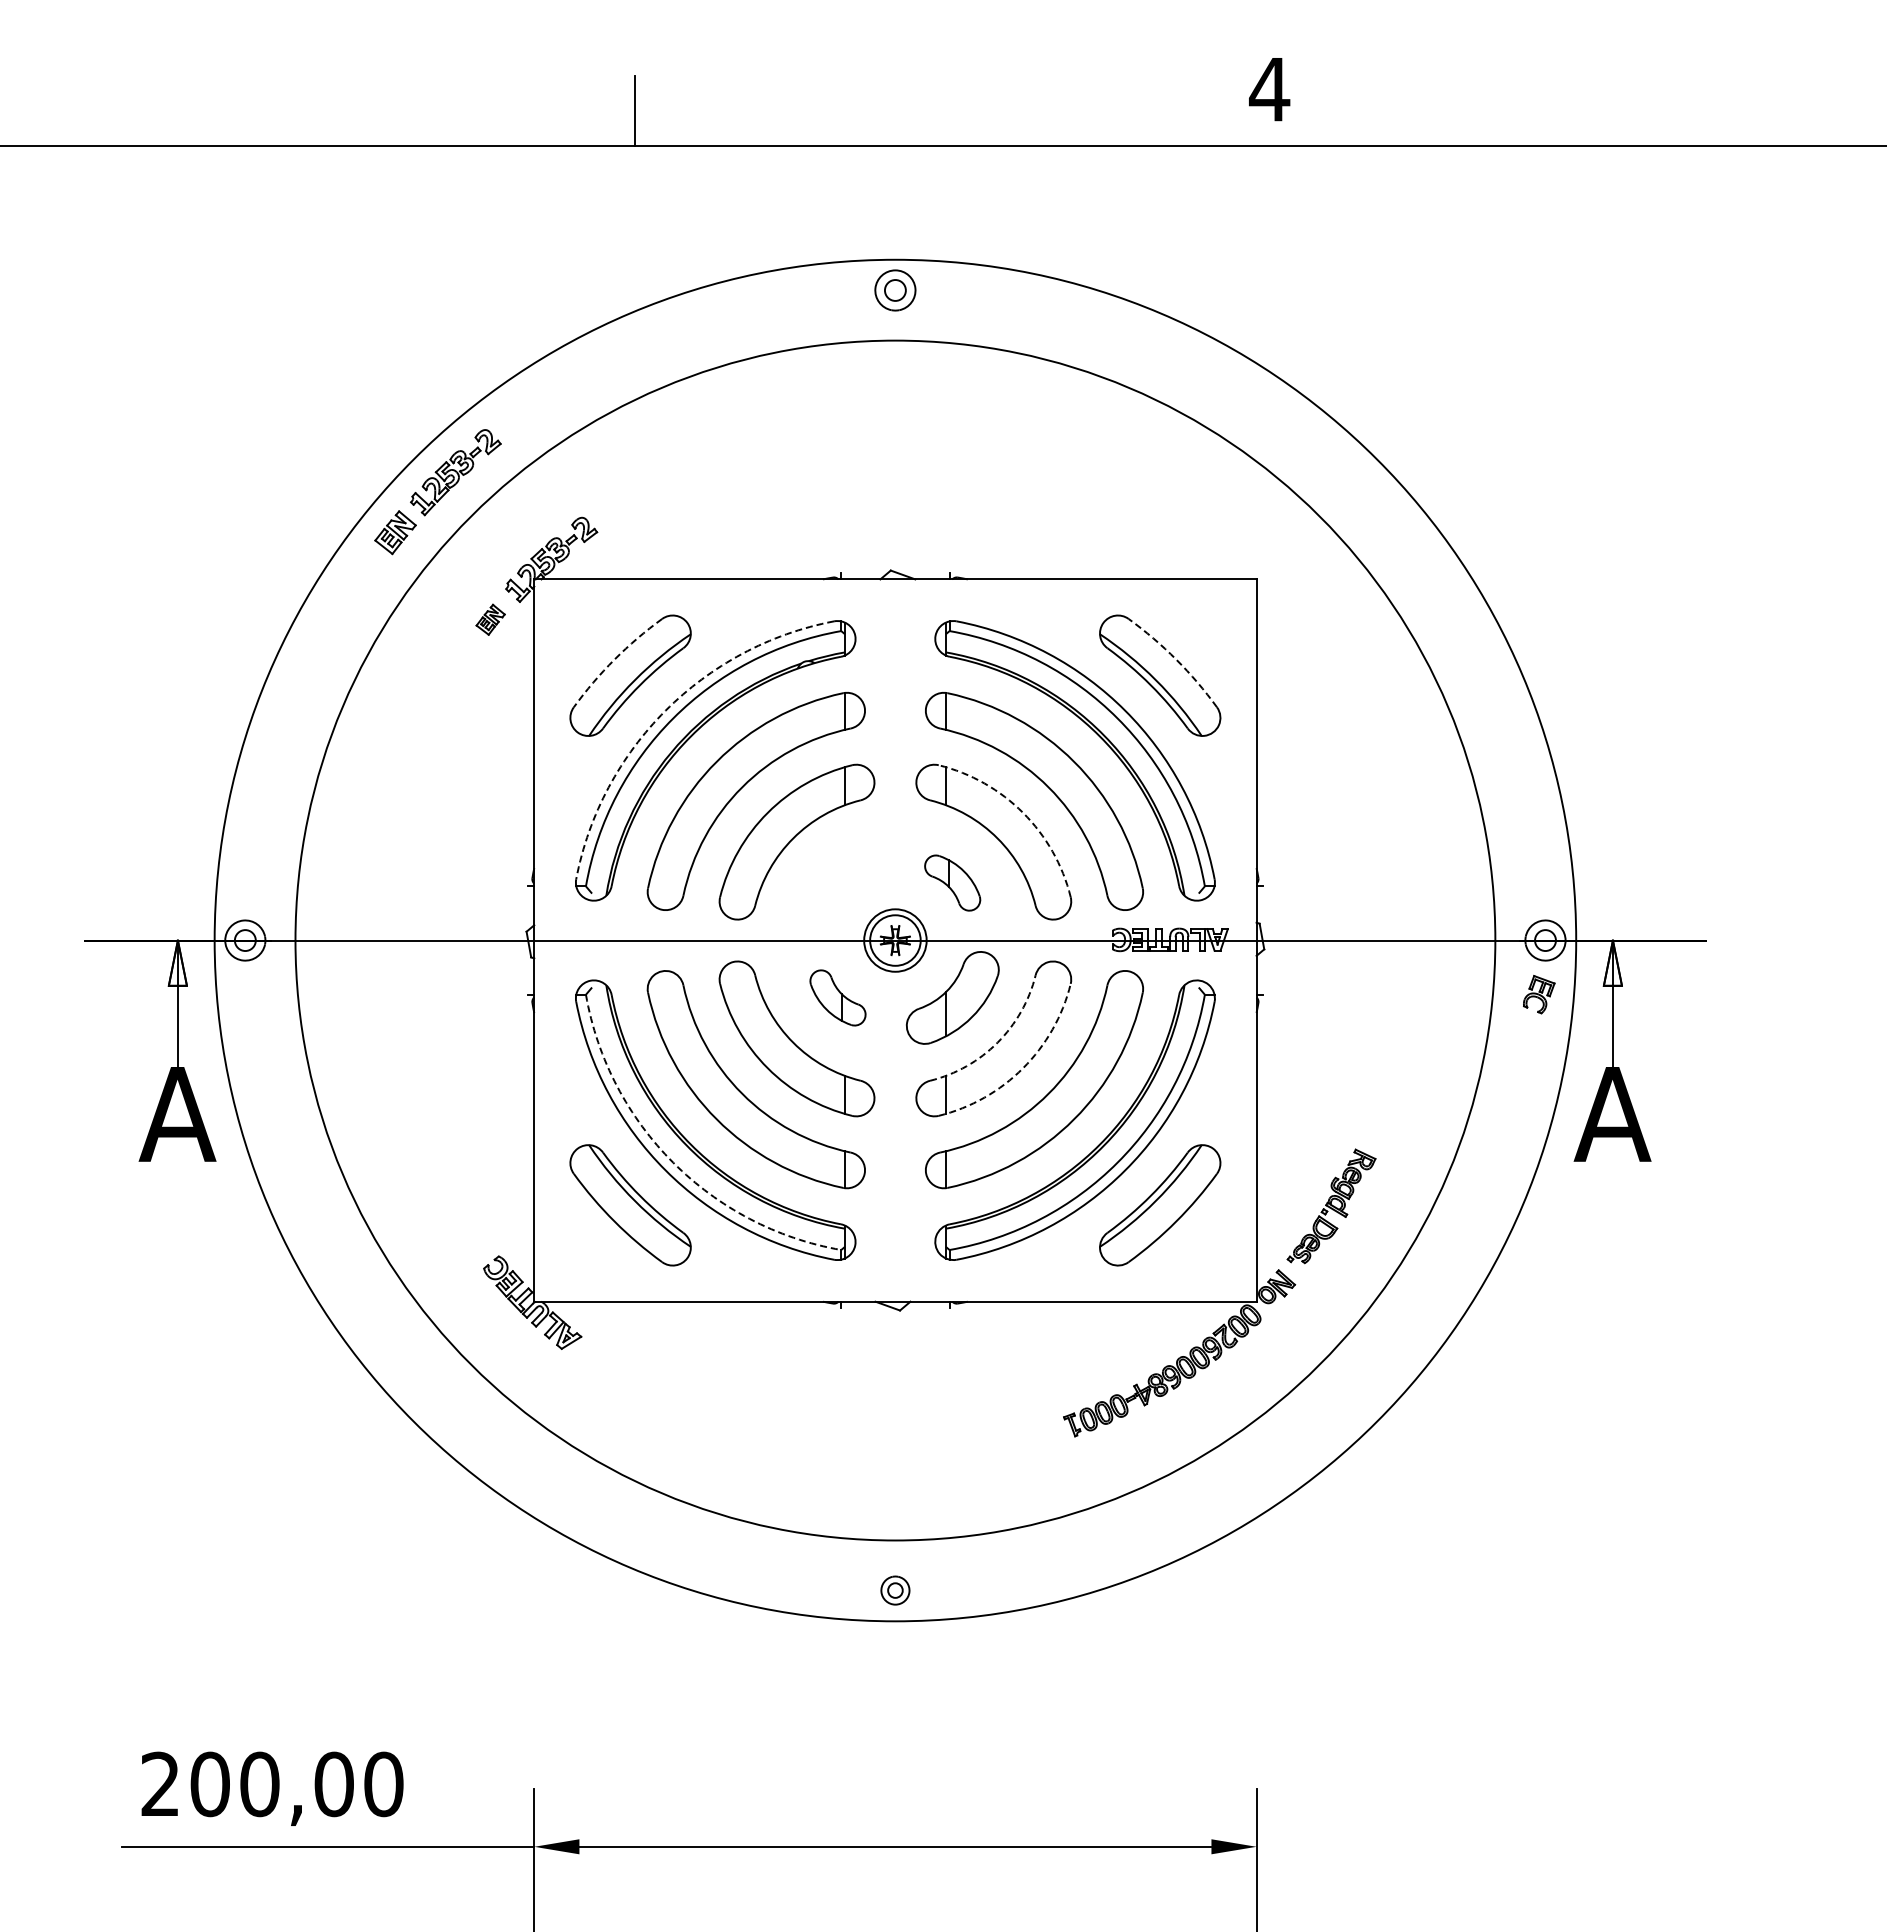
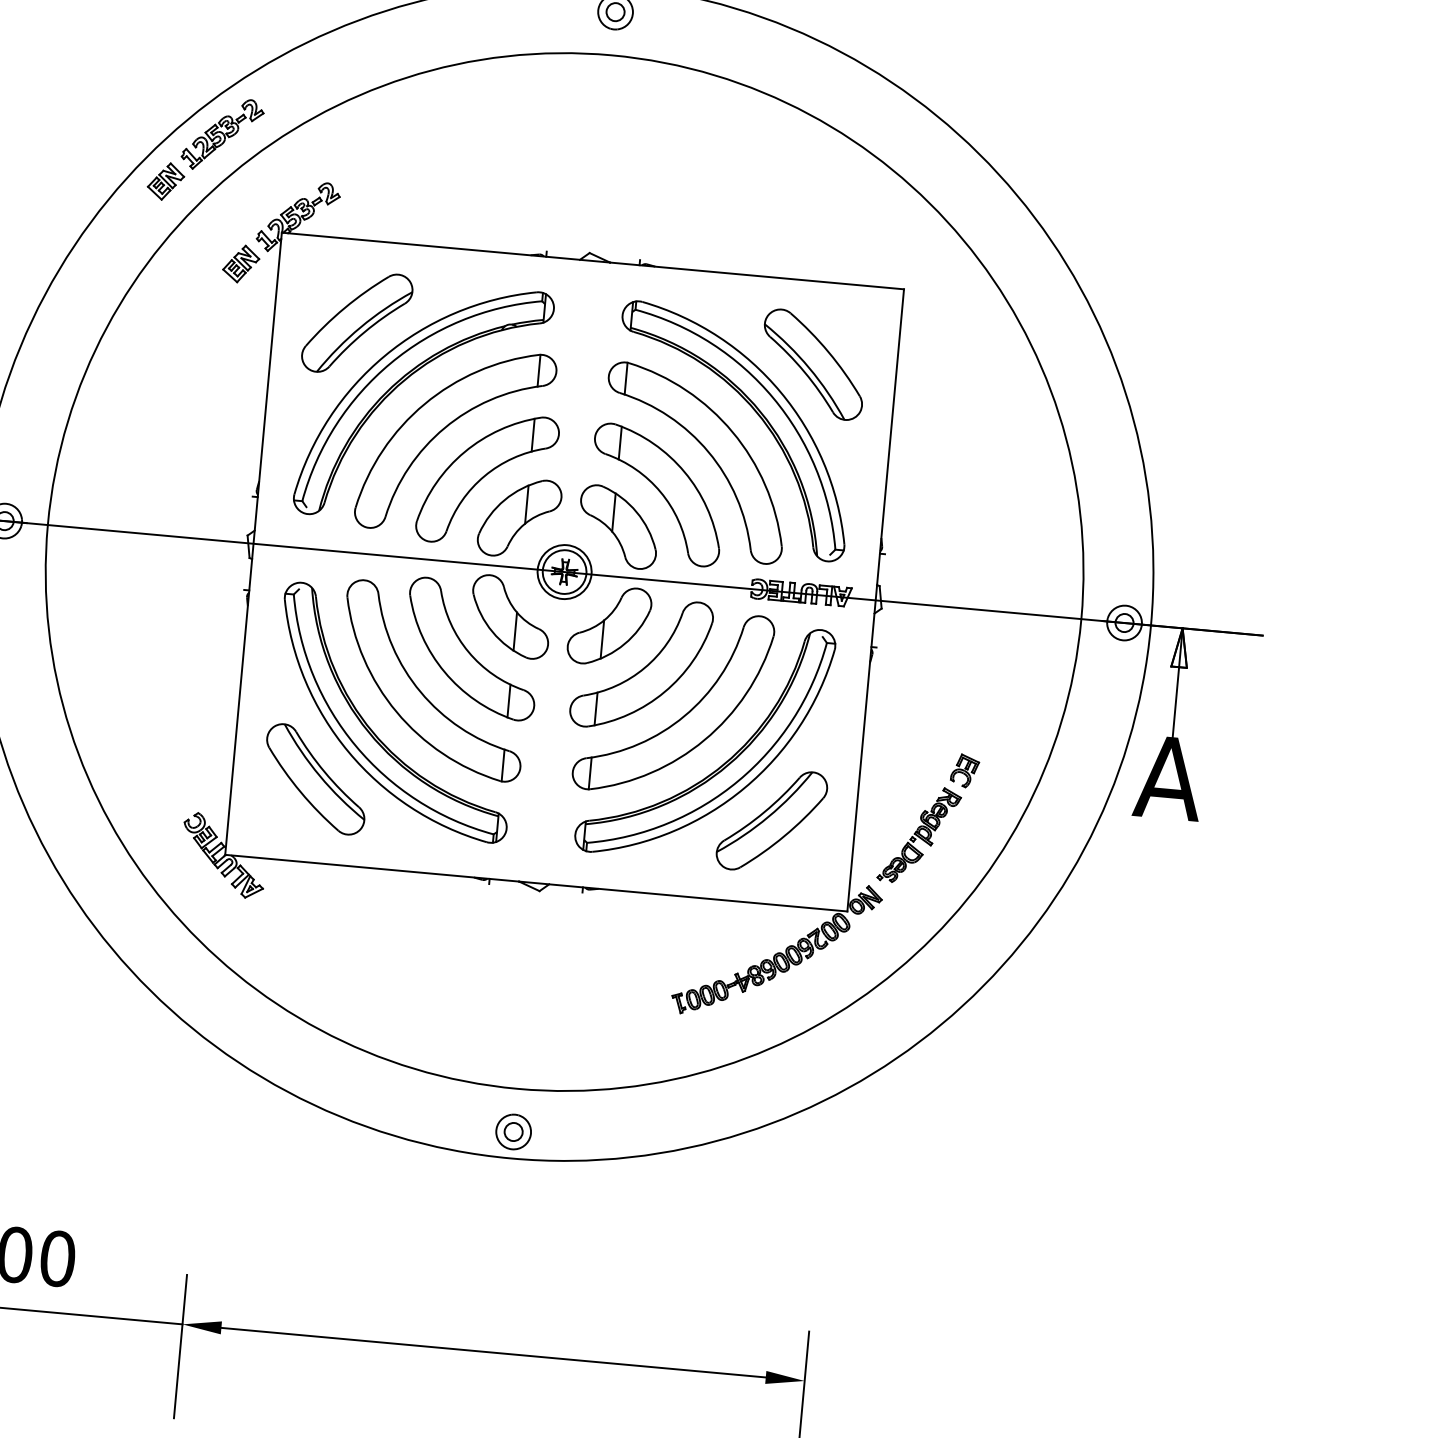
part: (490, 619) -> (241, 263), size x1.43
arc: (614, 659) -> (344, 307), dashed -> solid
arc: (1176, 659) -> (828, 352), dashed -> solid
arc: (665, 710) -> (384, 355), dashed -> solid
arc: (1023, 812) -> (684, 471), dashed -> solid
part: (952, 882) -> (618, 526), size x1.67
part: (837, 883) -> (519, 518), added
part: (1539, 994) -> (965, 770), moved
part: (837, 997) -> (510, 616), size x1.67
arc: (997, 1042) -> (644, 667), dashed -> solid
arc: (1023, 1068) -> (664, 692), dashed -> solid
arc: (673, 1162) -> (356, 745), dashed -> solid
part: (895, 1590) -> (513, 1131), size x1.43

